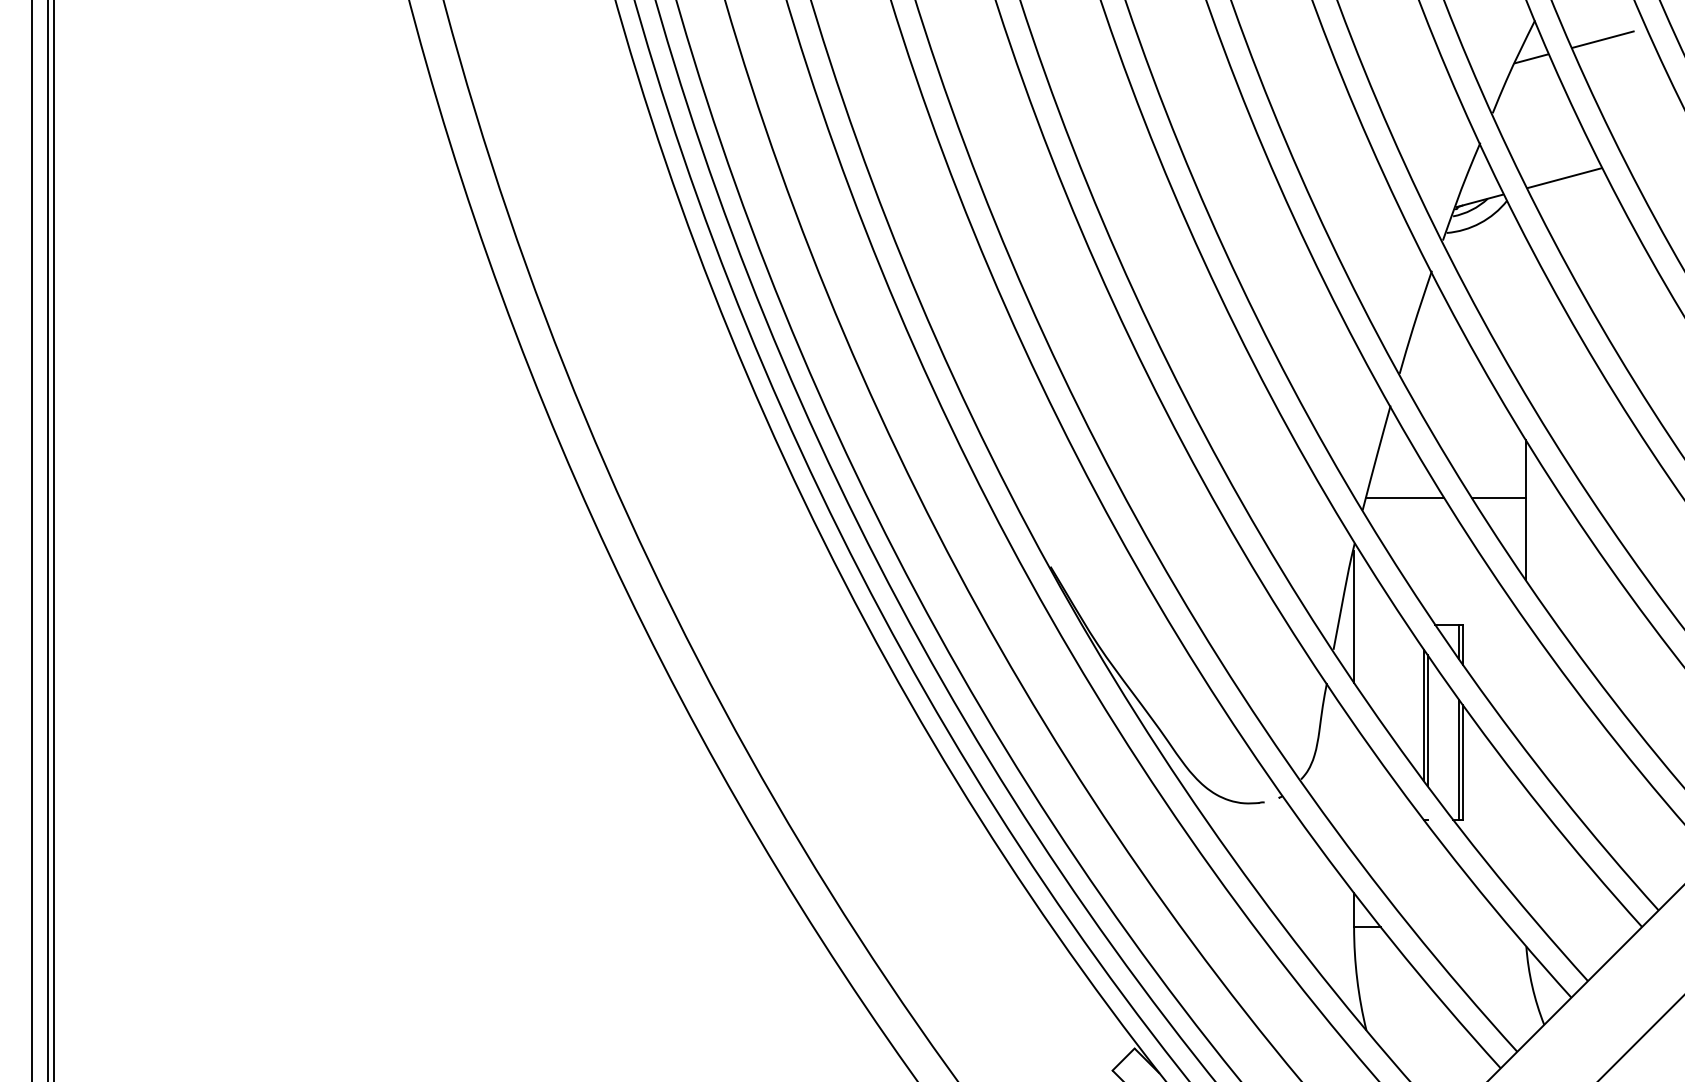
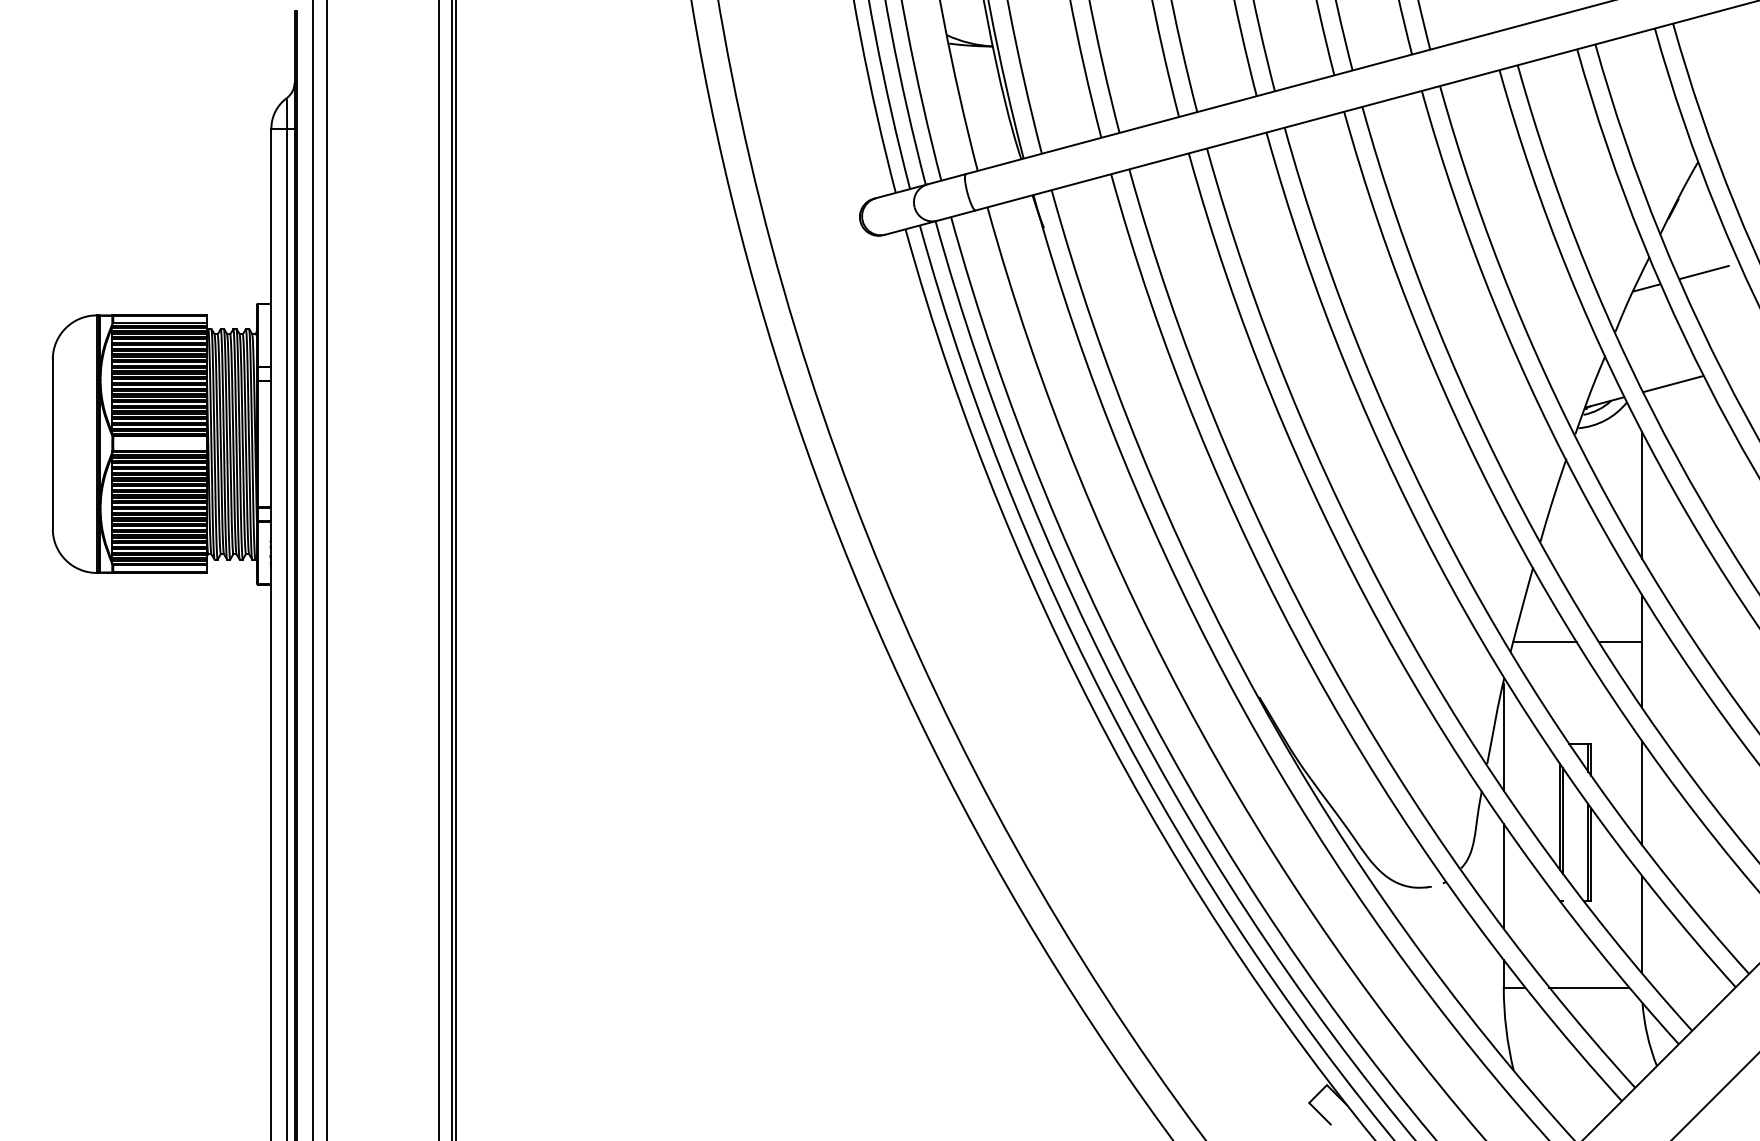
line: (1525, 315) -> (1641, 494), added
line: (1525, 685) -> (1641, 792), added
line: (1353, 789) -> (1503, 876), added
line: (1525, 849) -> (1641, 924), added
line: (1460, 927) -> (1589, 987), added

